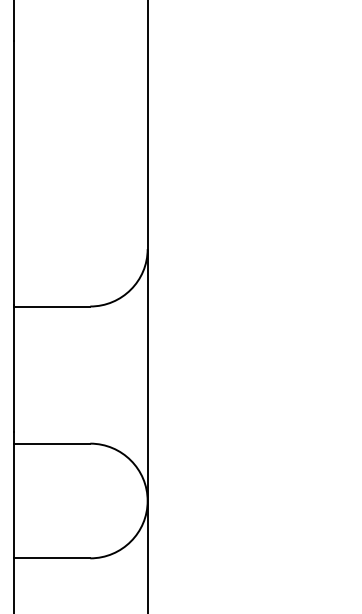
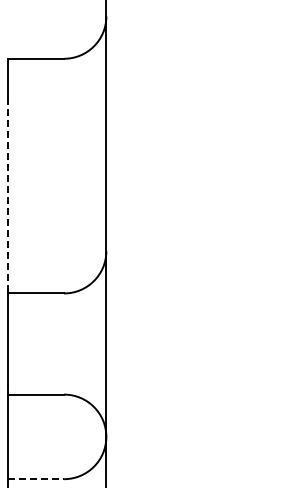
line: (13, 173) -> (7, 195), solid -> dashed
line: (52, 558) -> (36, 479), solid -> dashed

